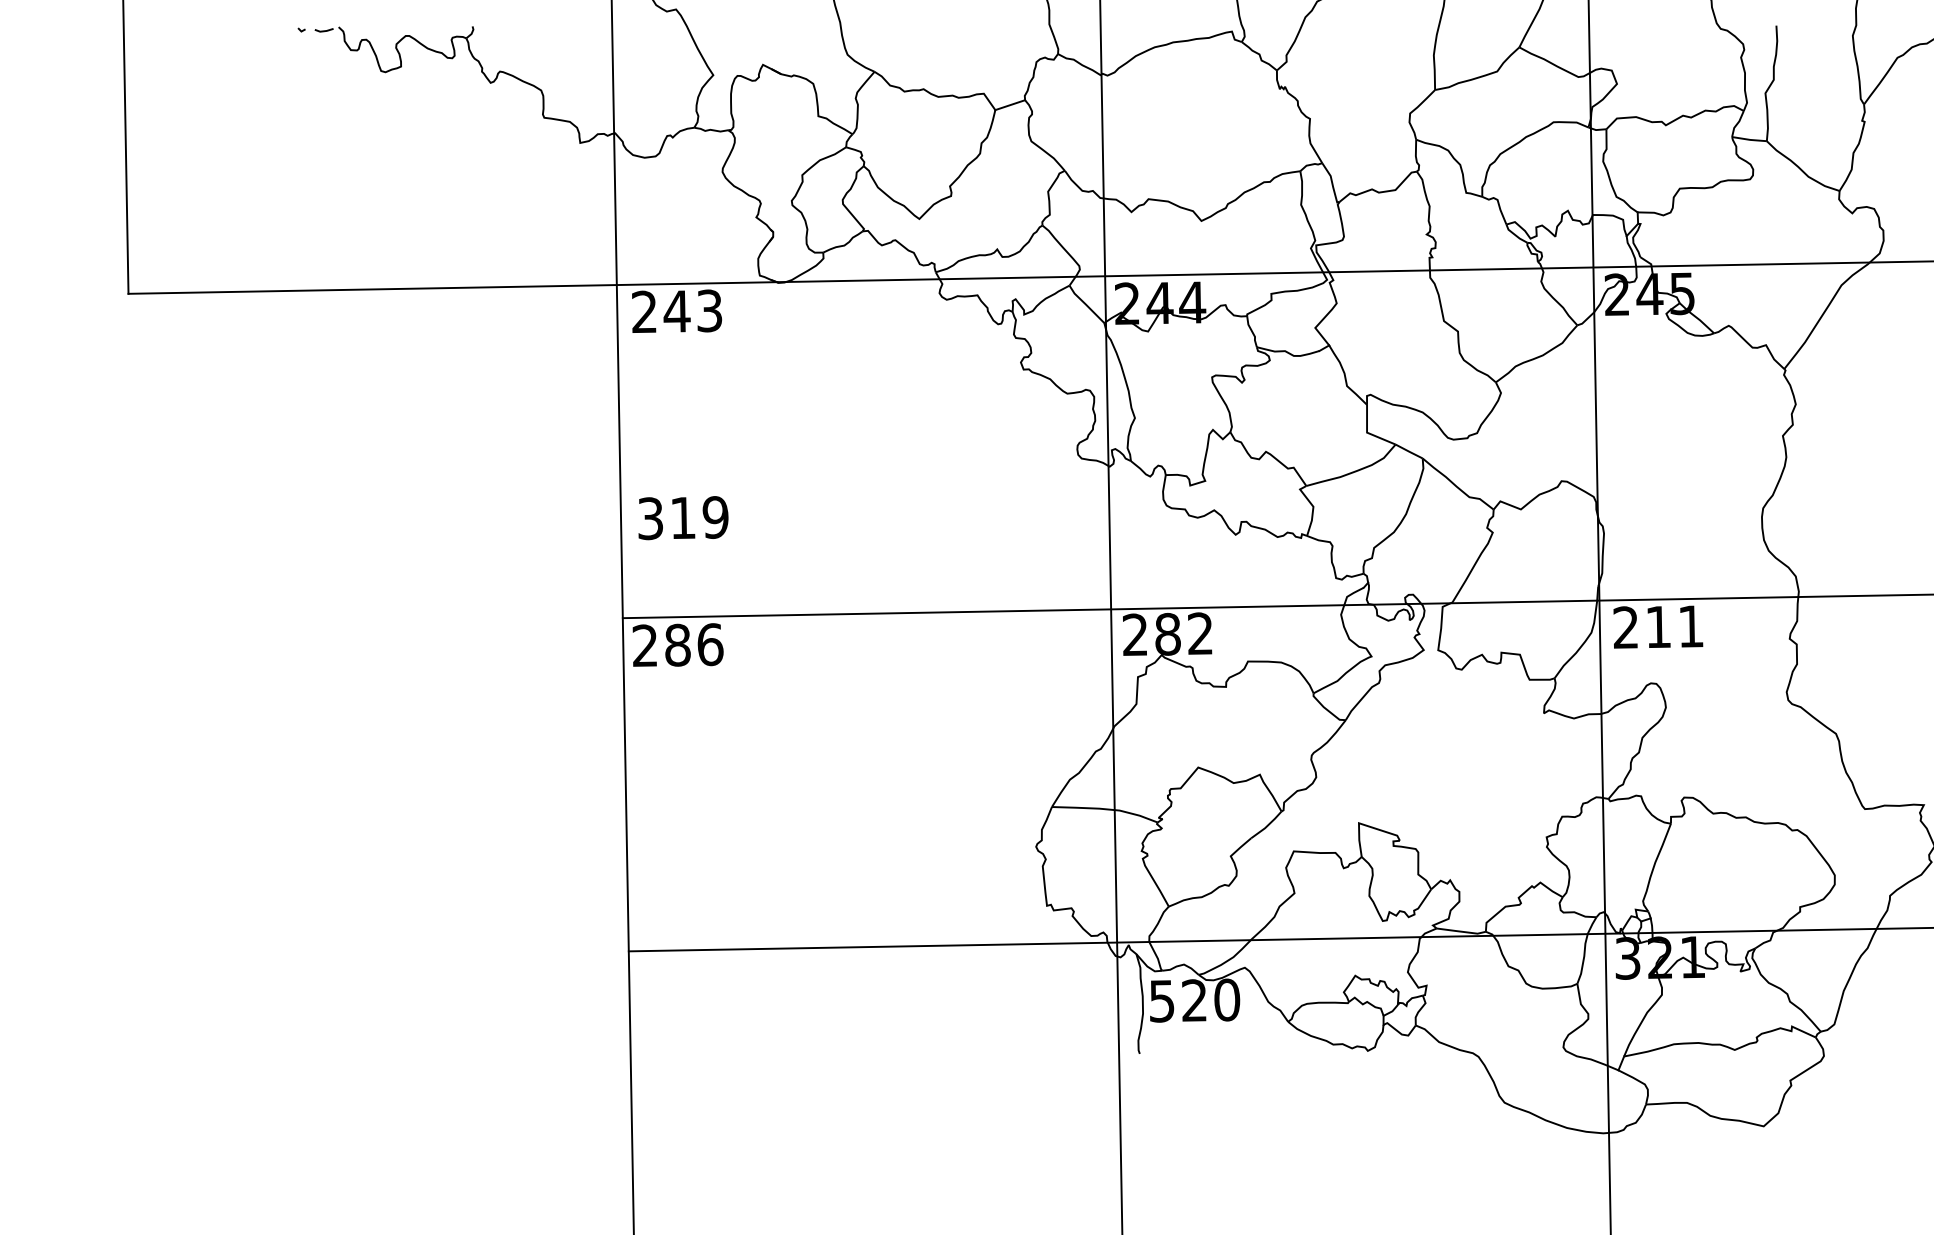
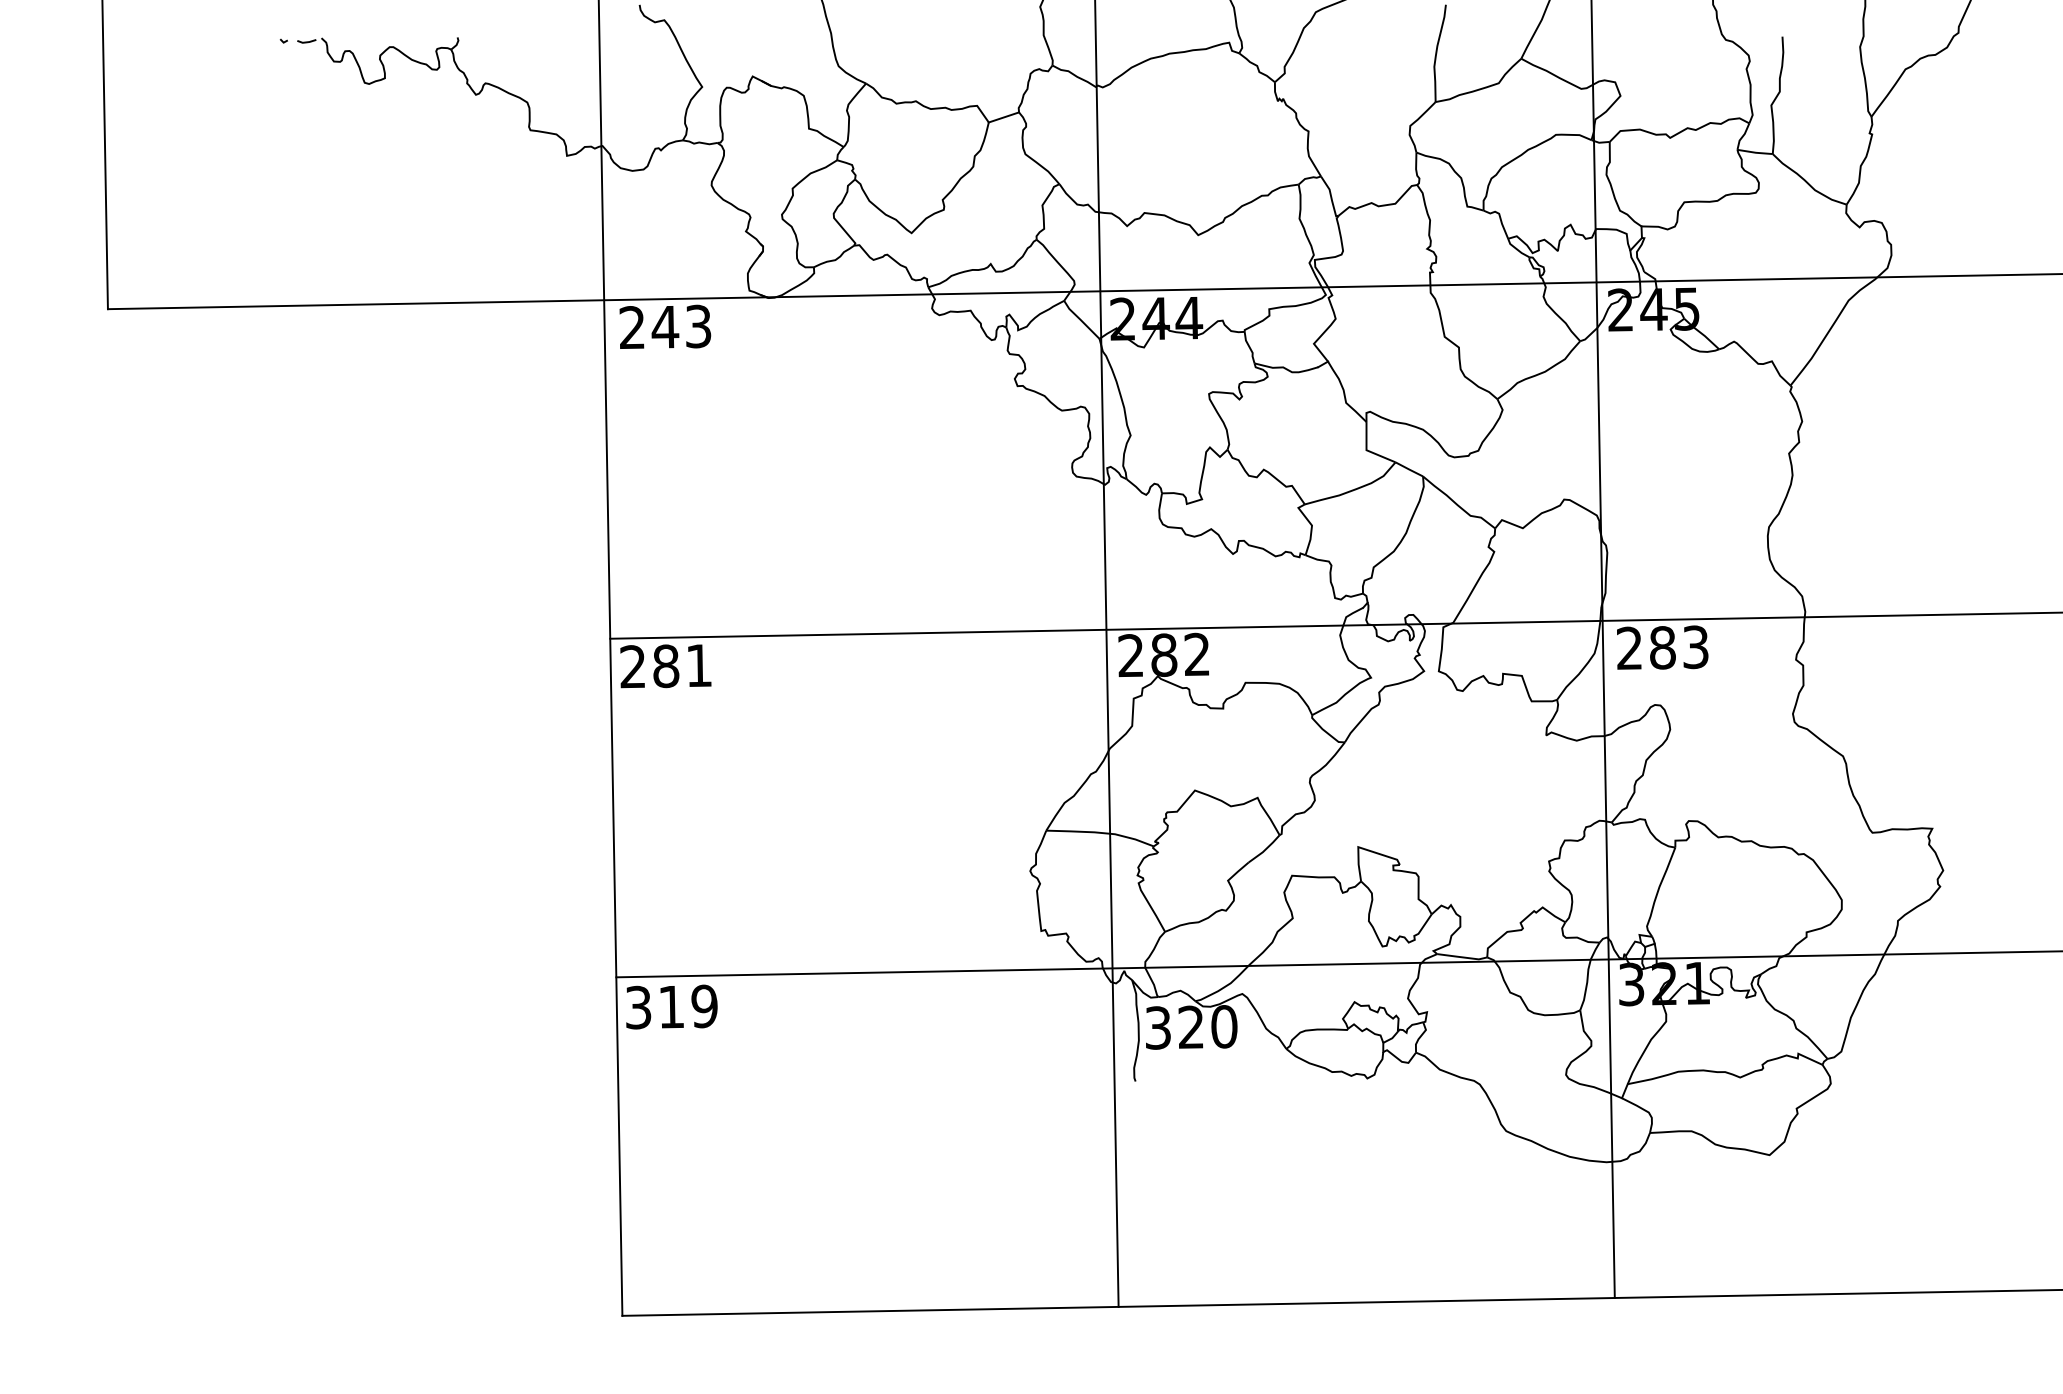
text: (683, 517) -> (671, 1006), moved
text: (1675, 626) -> (1679, 647), 211 -> 283
text: (710, 644) -> (699, 665), 286 -> 281
text: (1162, 1000) -> (1158, 1027), 520 -> 320

